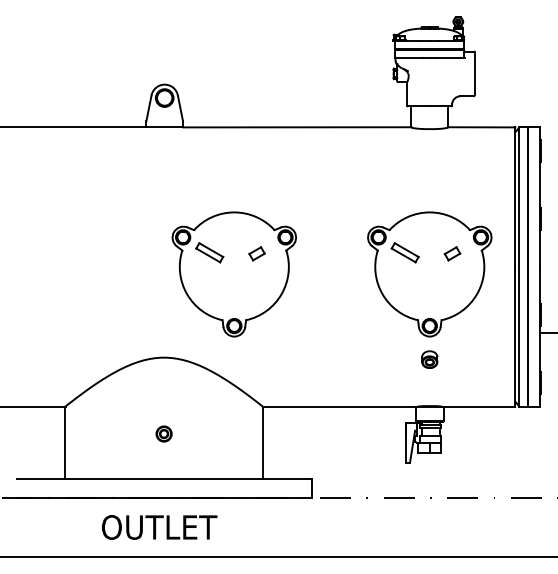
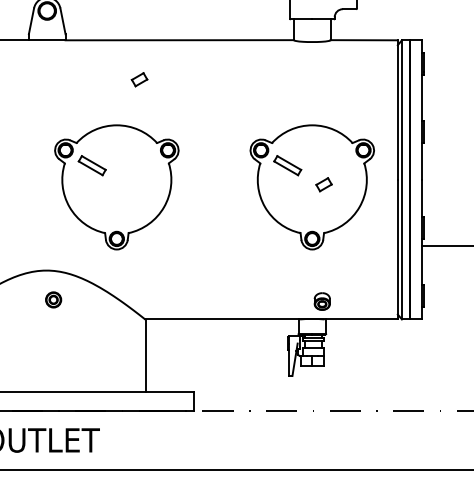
part: (256, 253) -> (139, 79), moved
part: (452, 253) -> (324, 184), moved
part: (429, 359) -> (322, 301), moved
part: (163, 433) -> (53, 299), moved

